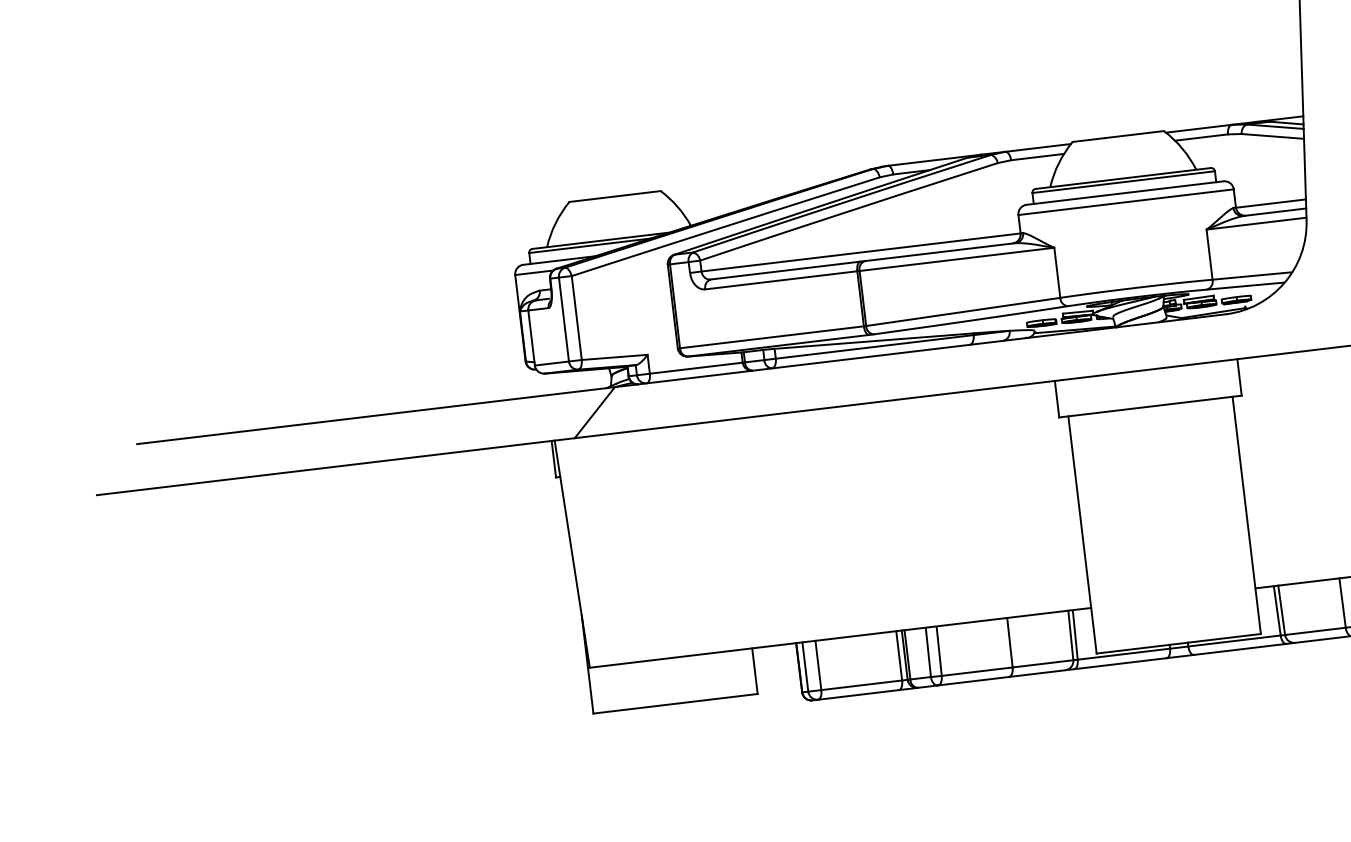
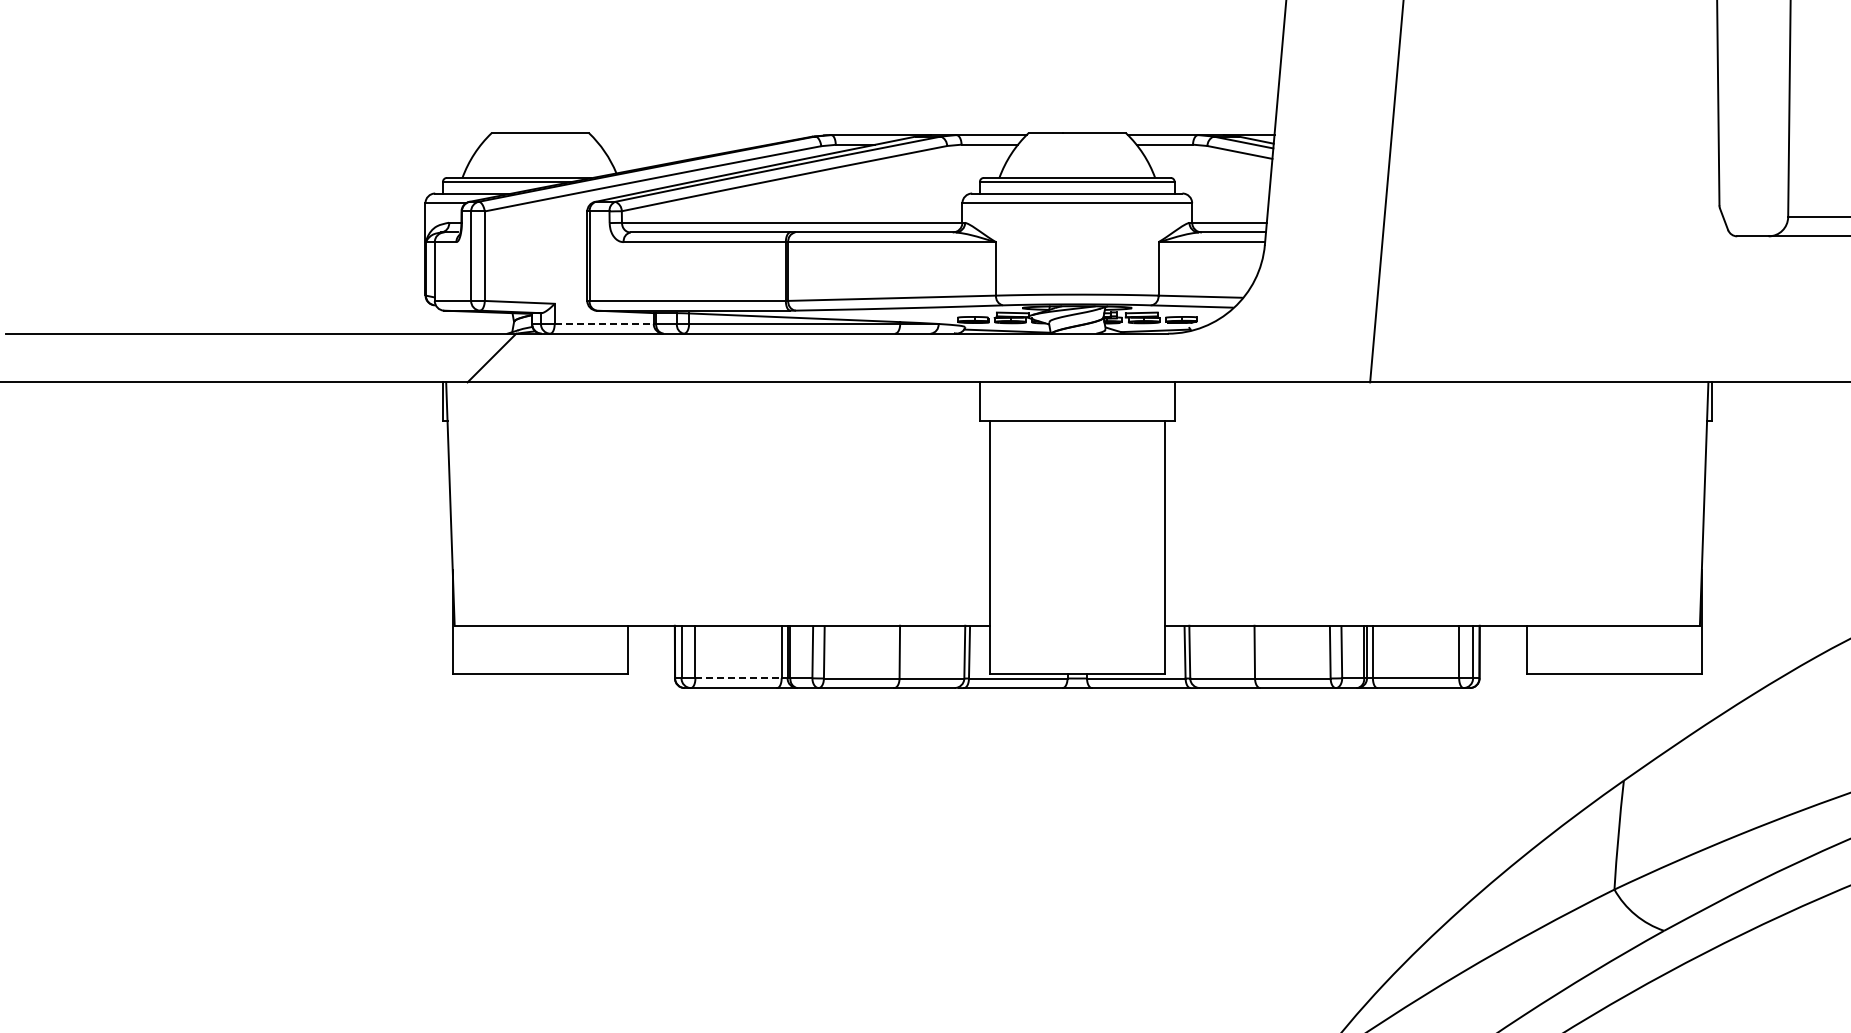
line: (696, 367) -> (604, 323), solid -> dashed
line: (862, 685) -> (739, 678), solid -> dashed

